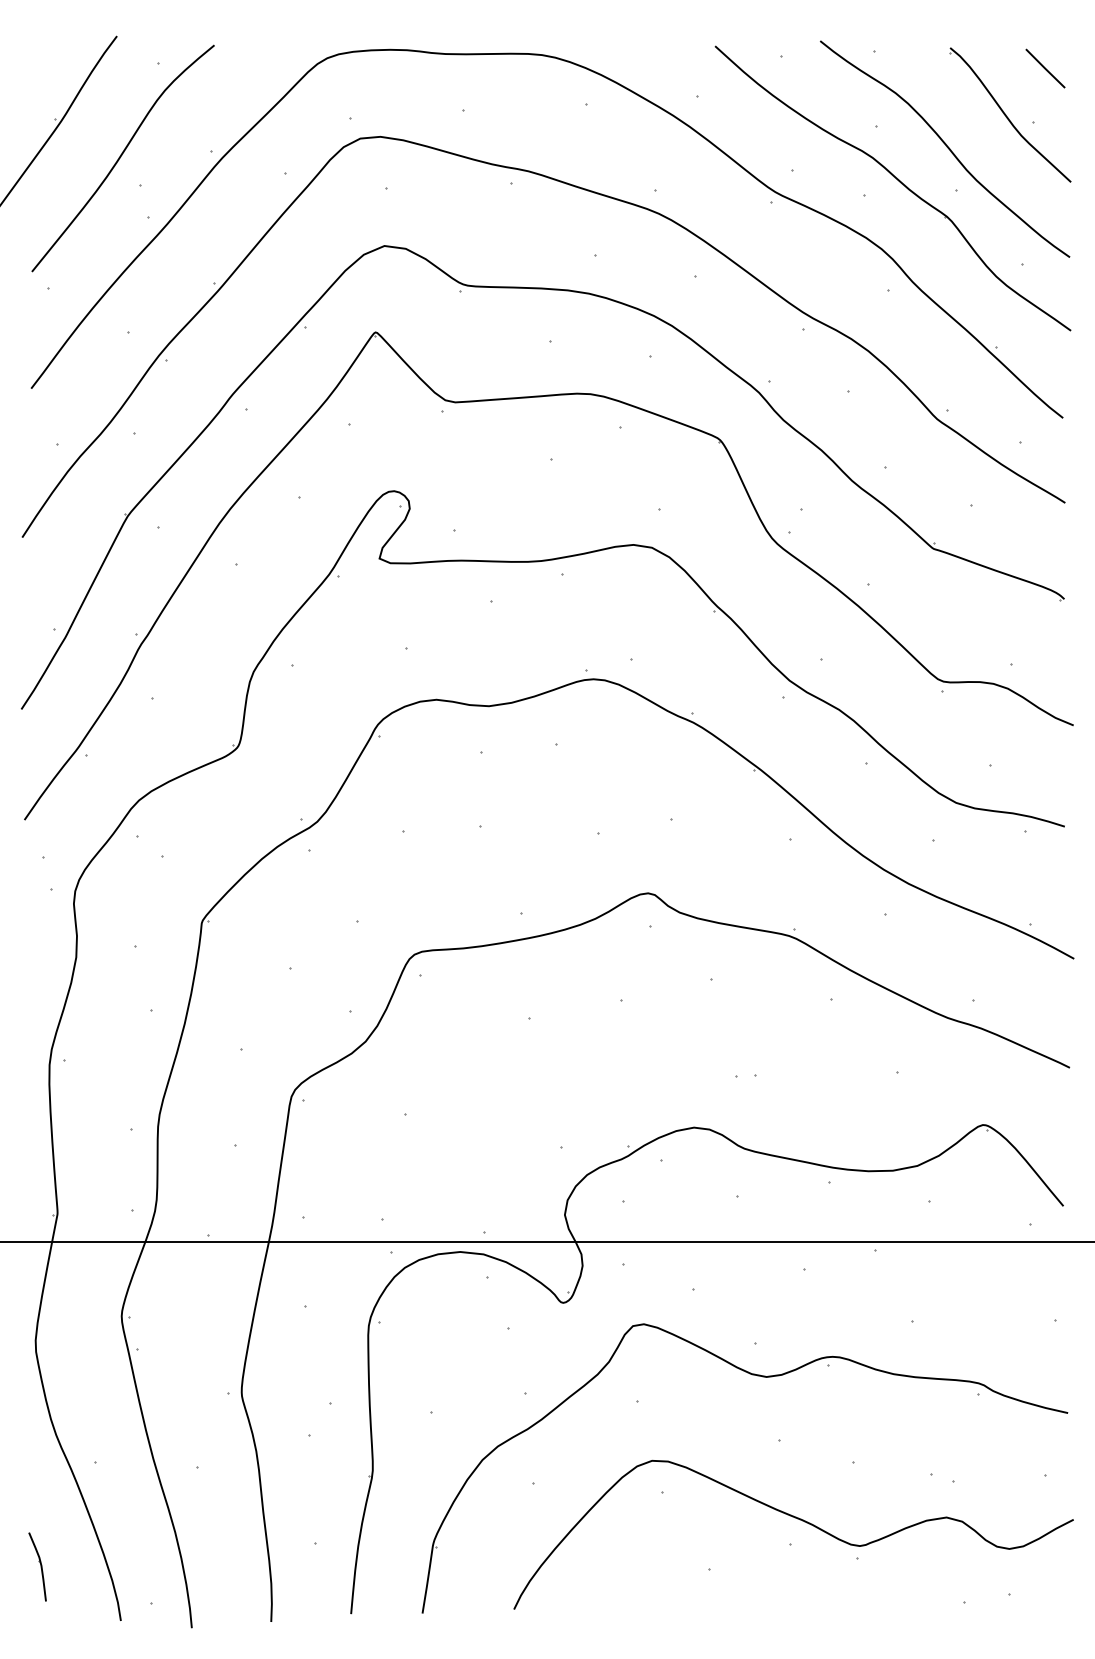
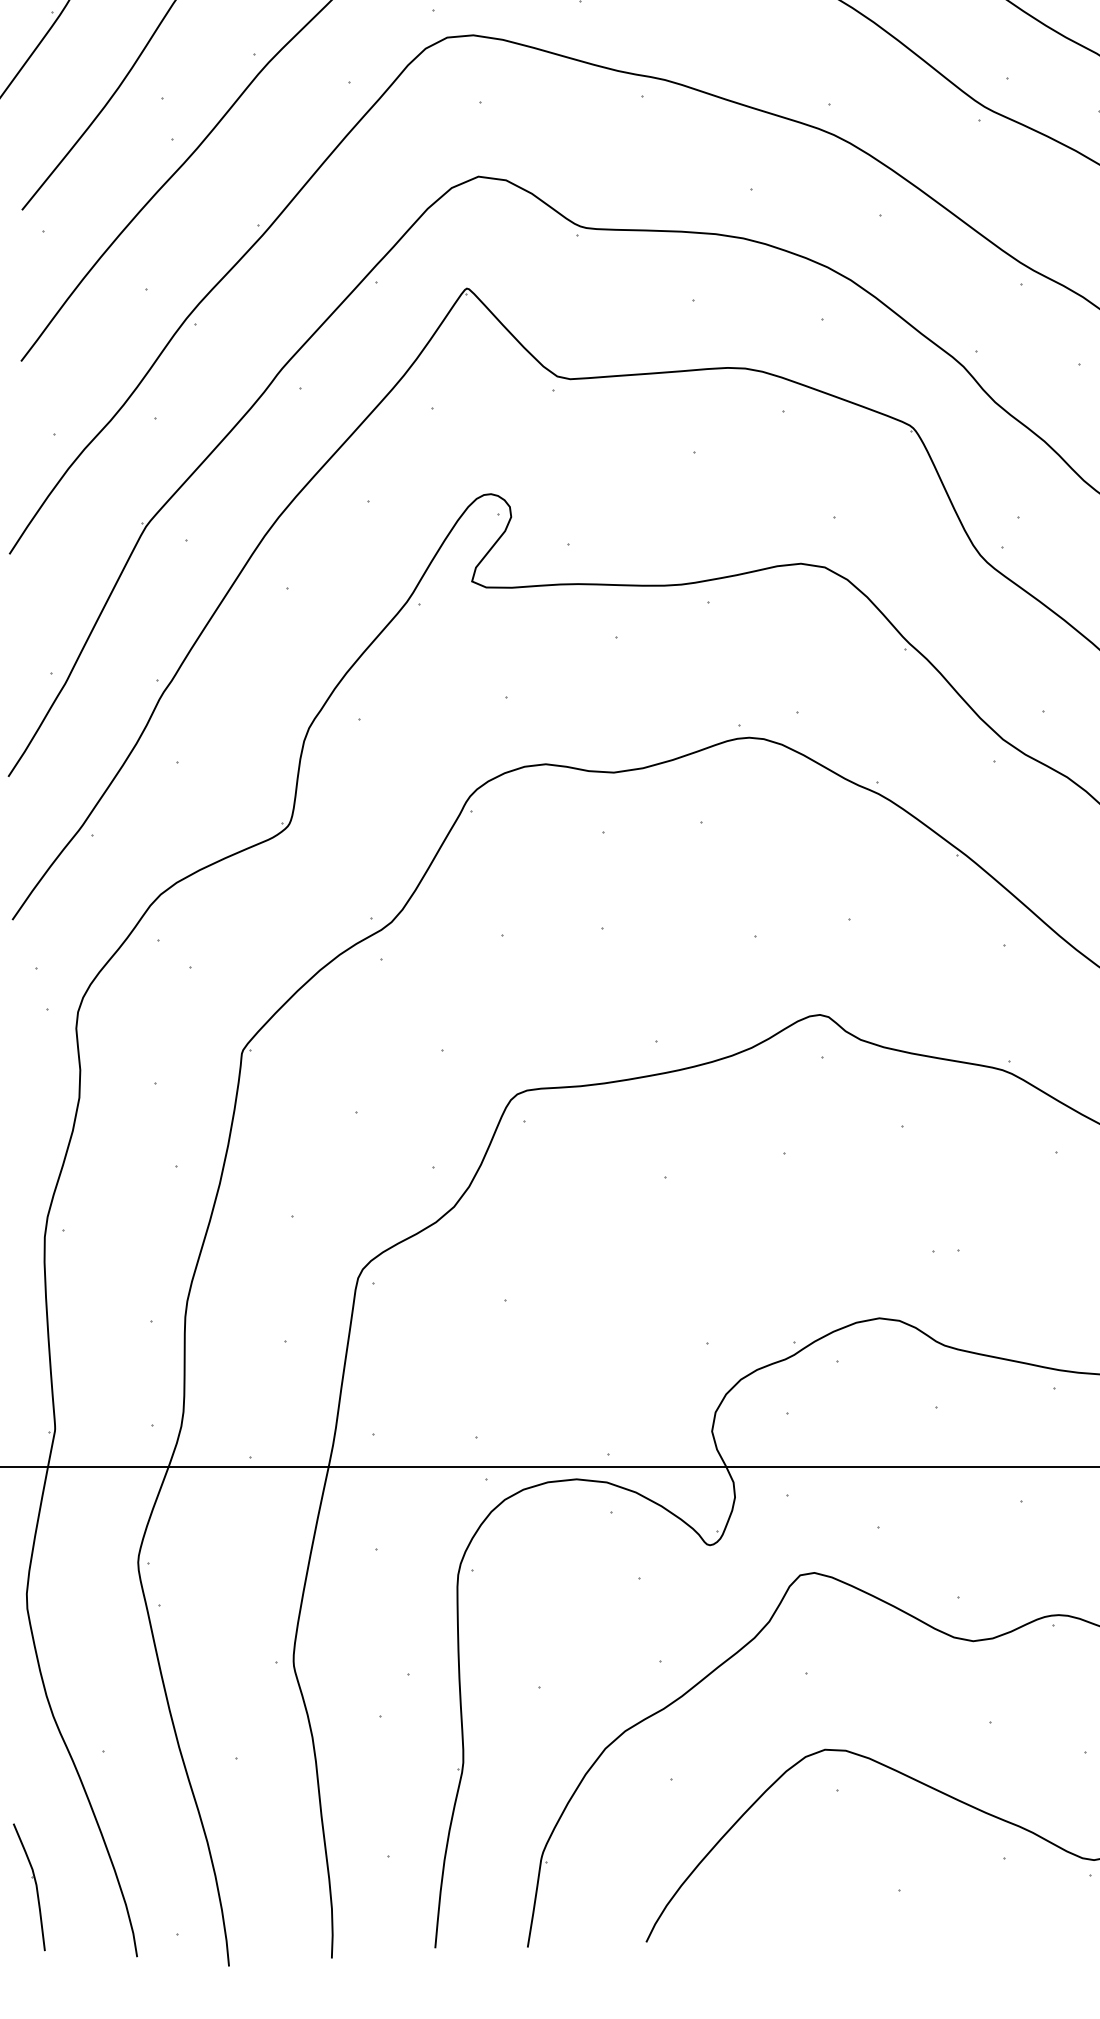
part: (37, 1566) -> (29, 1886), size x1.43

